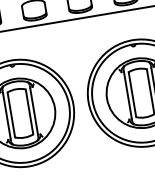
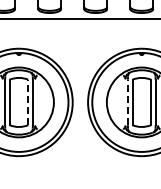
line: (127, 95) -> (127, 102), solid -> dashed
line: (29, 111) -> (28, 102), solid -> dashed

